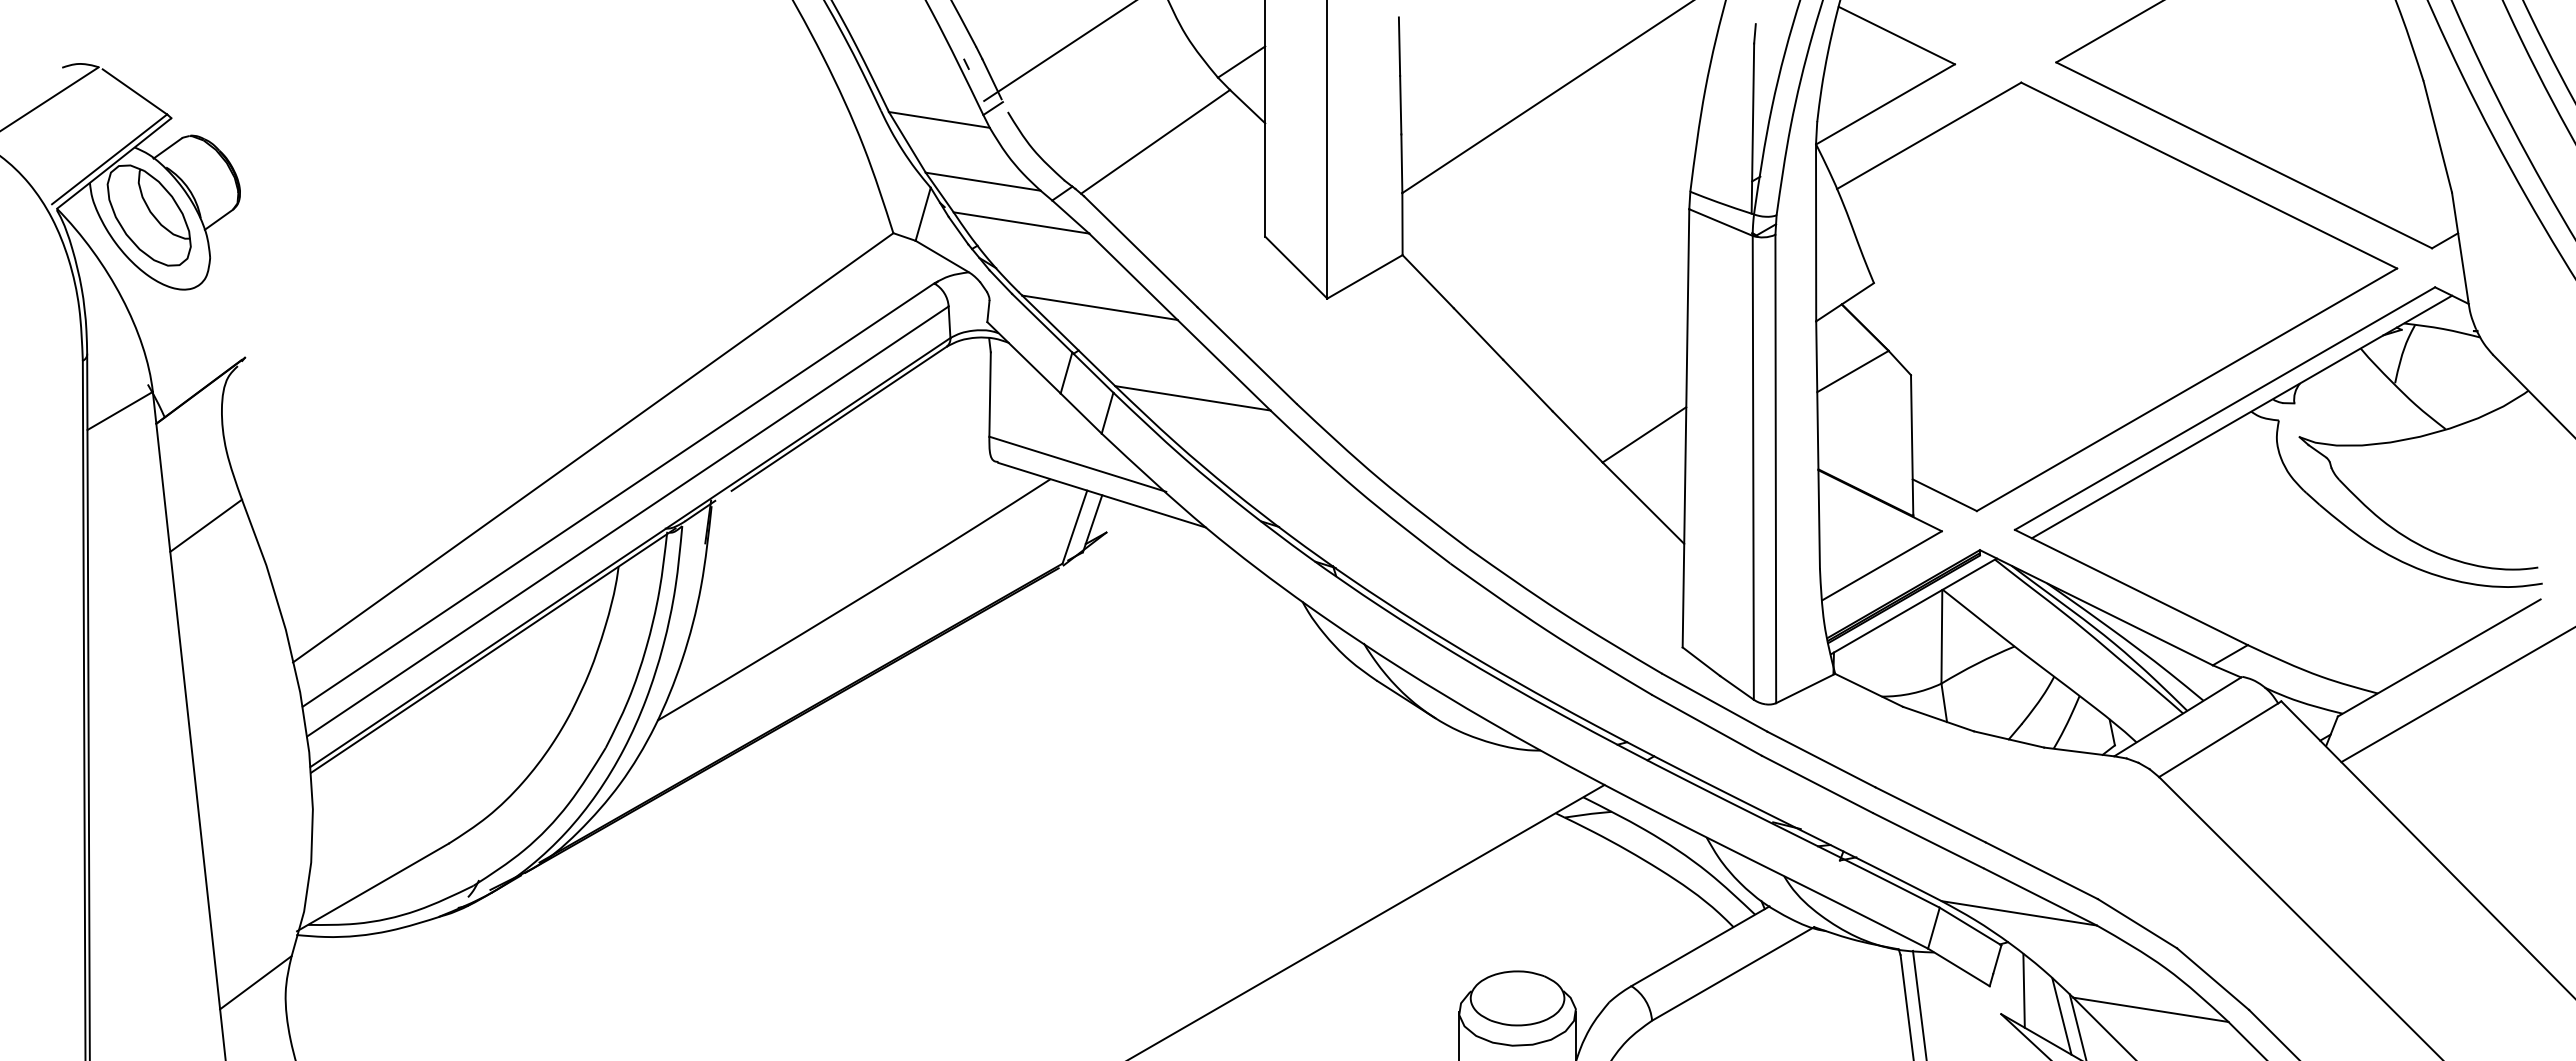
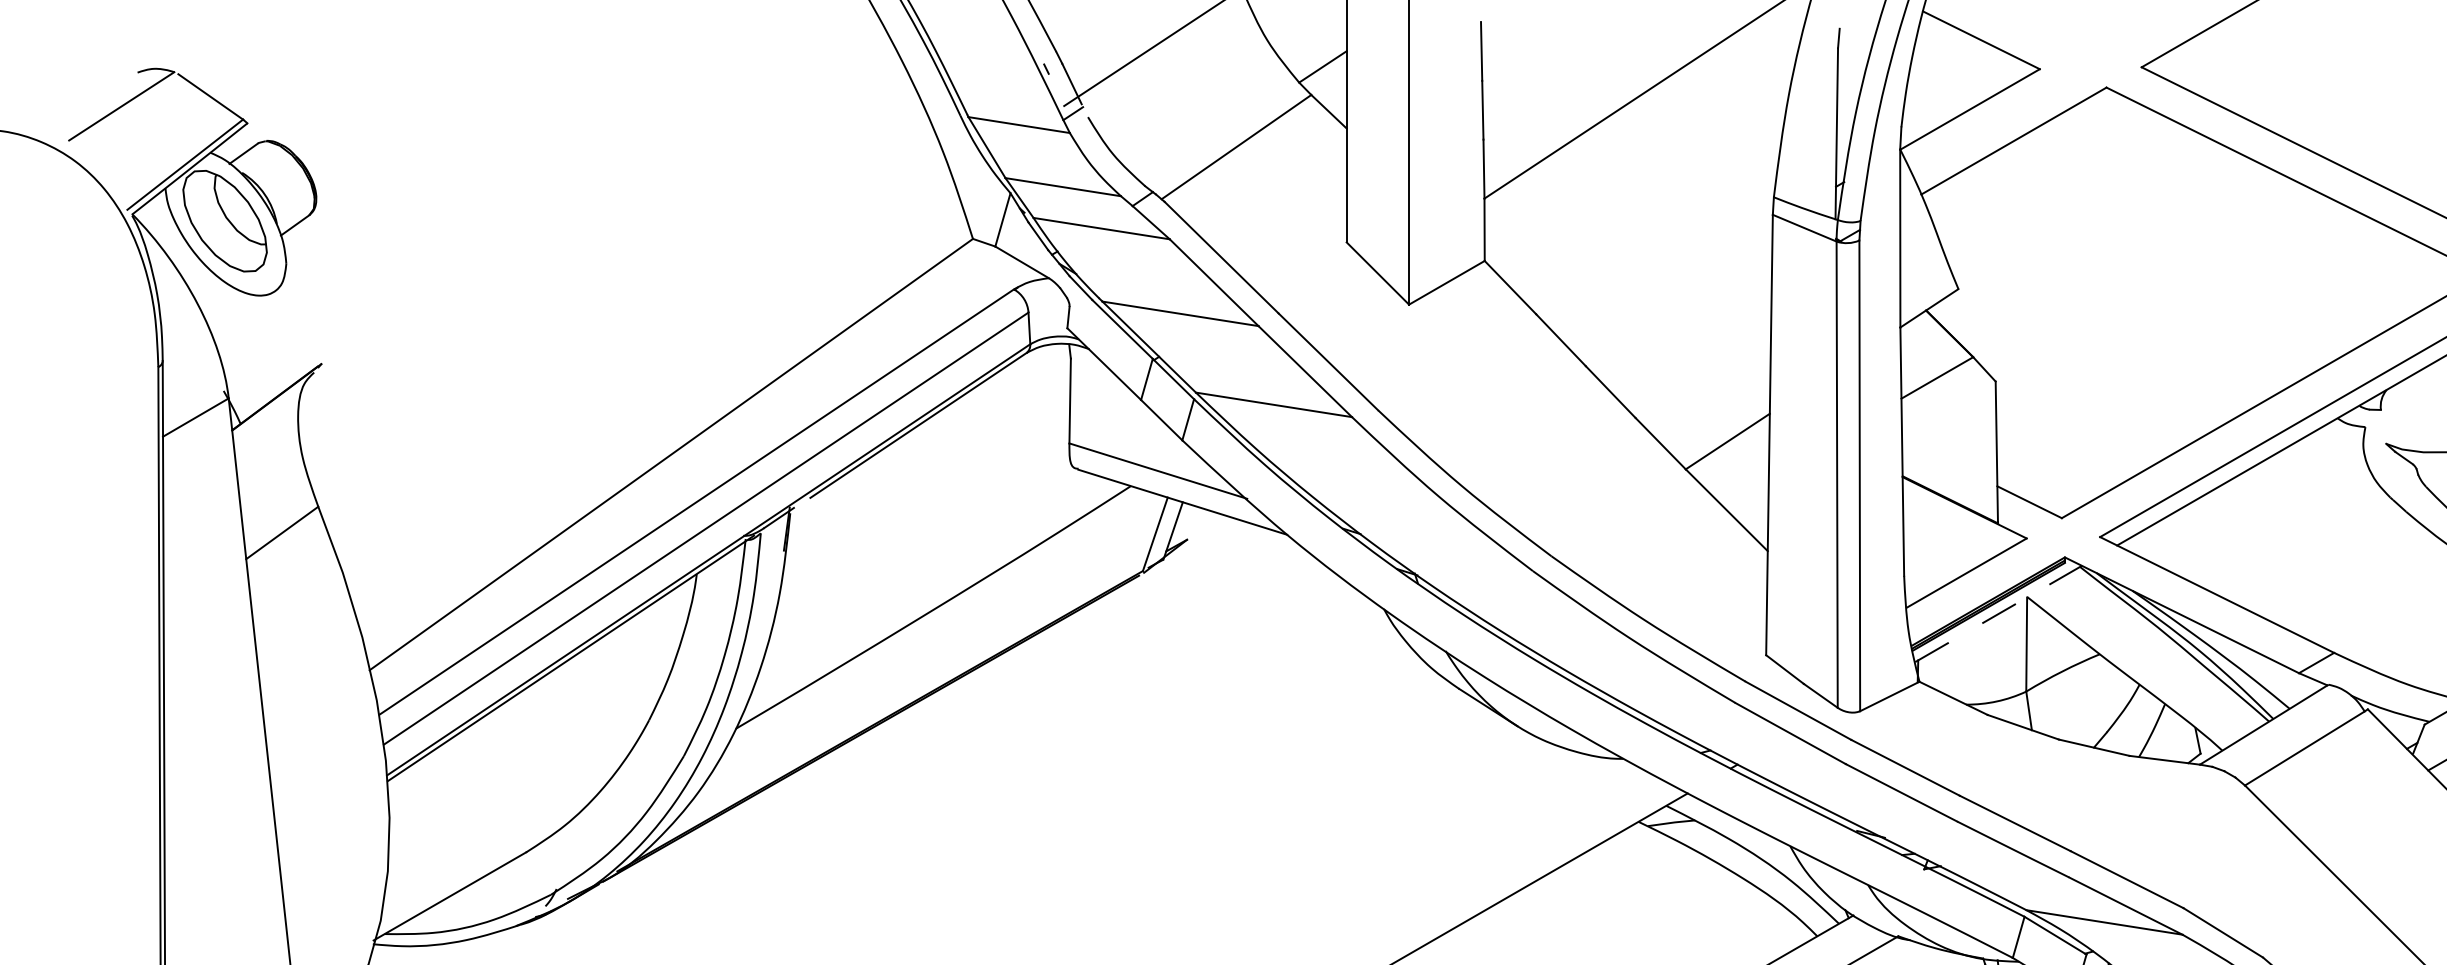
line: (1913, 606) -> (1998, 614), solid -> dashed

